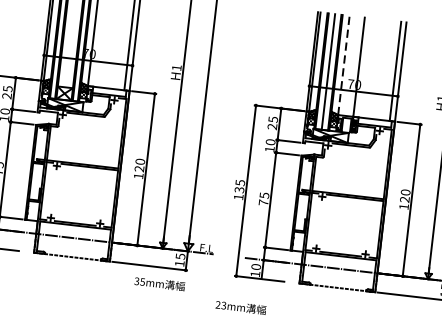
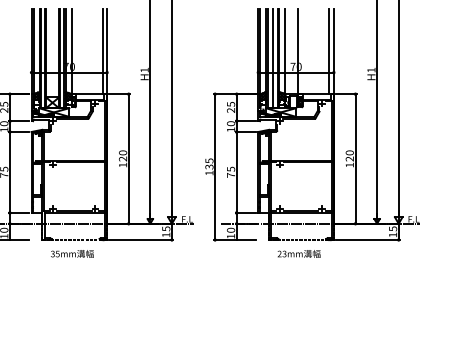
line: (344, 65) -> (285, 51), dashed -> solid
text: (159, 283) -> (72, 253), moved
text: (240, 306) -> (298, 253), moved

